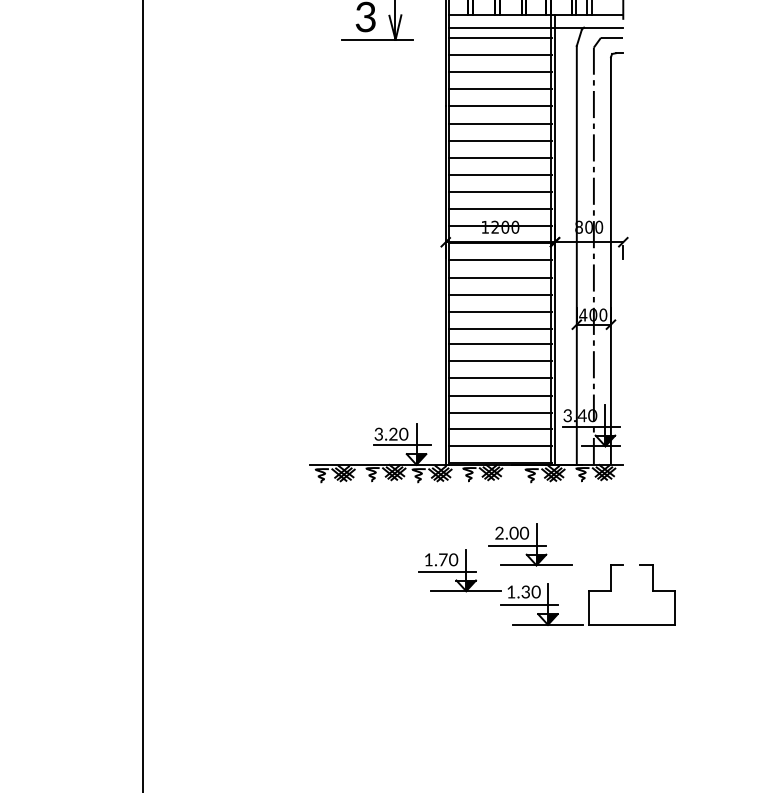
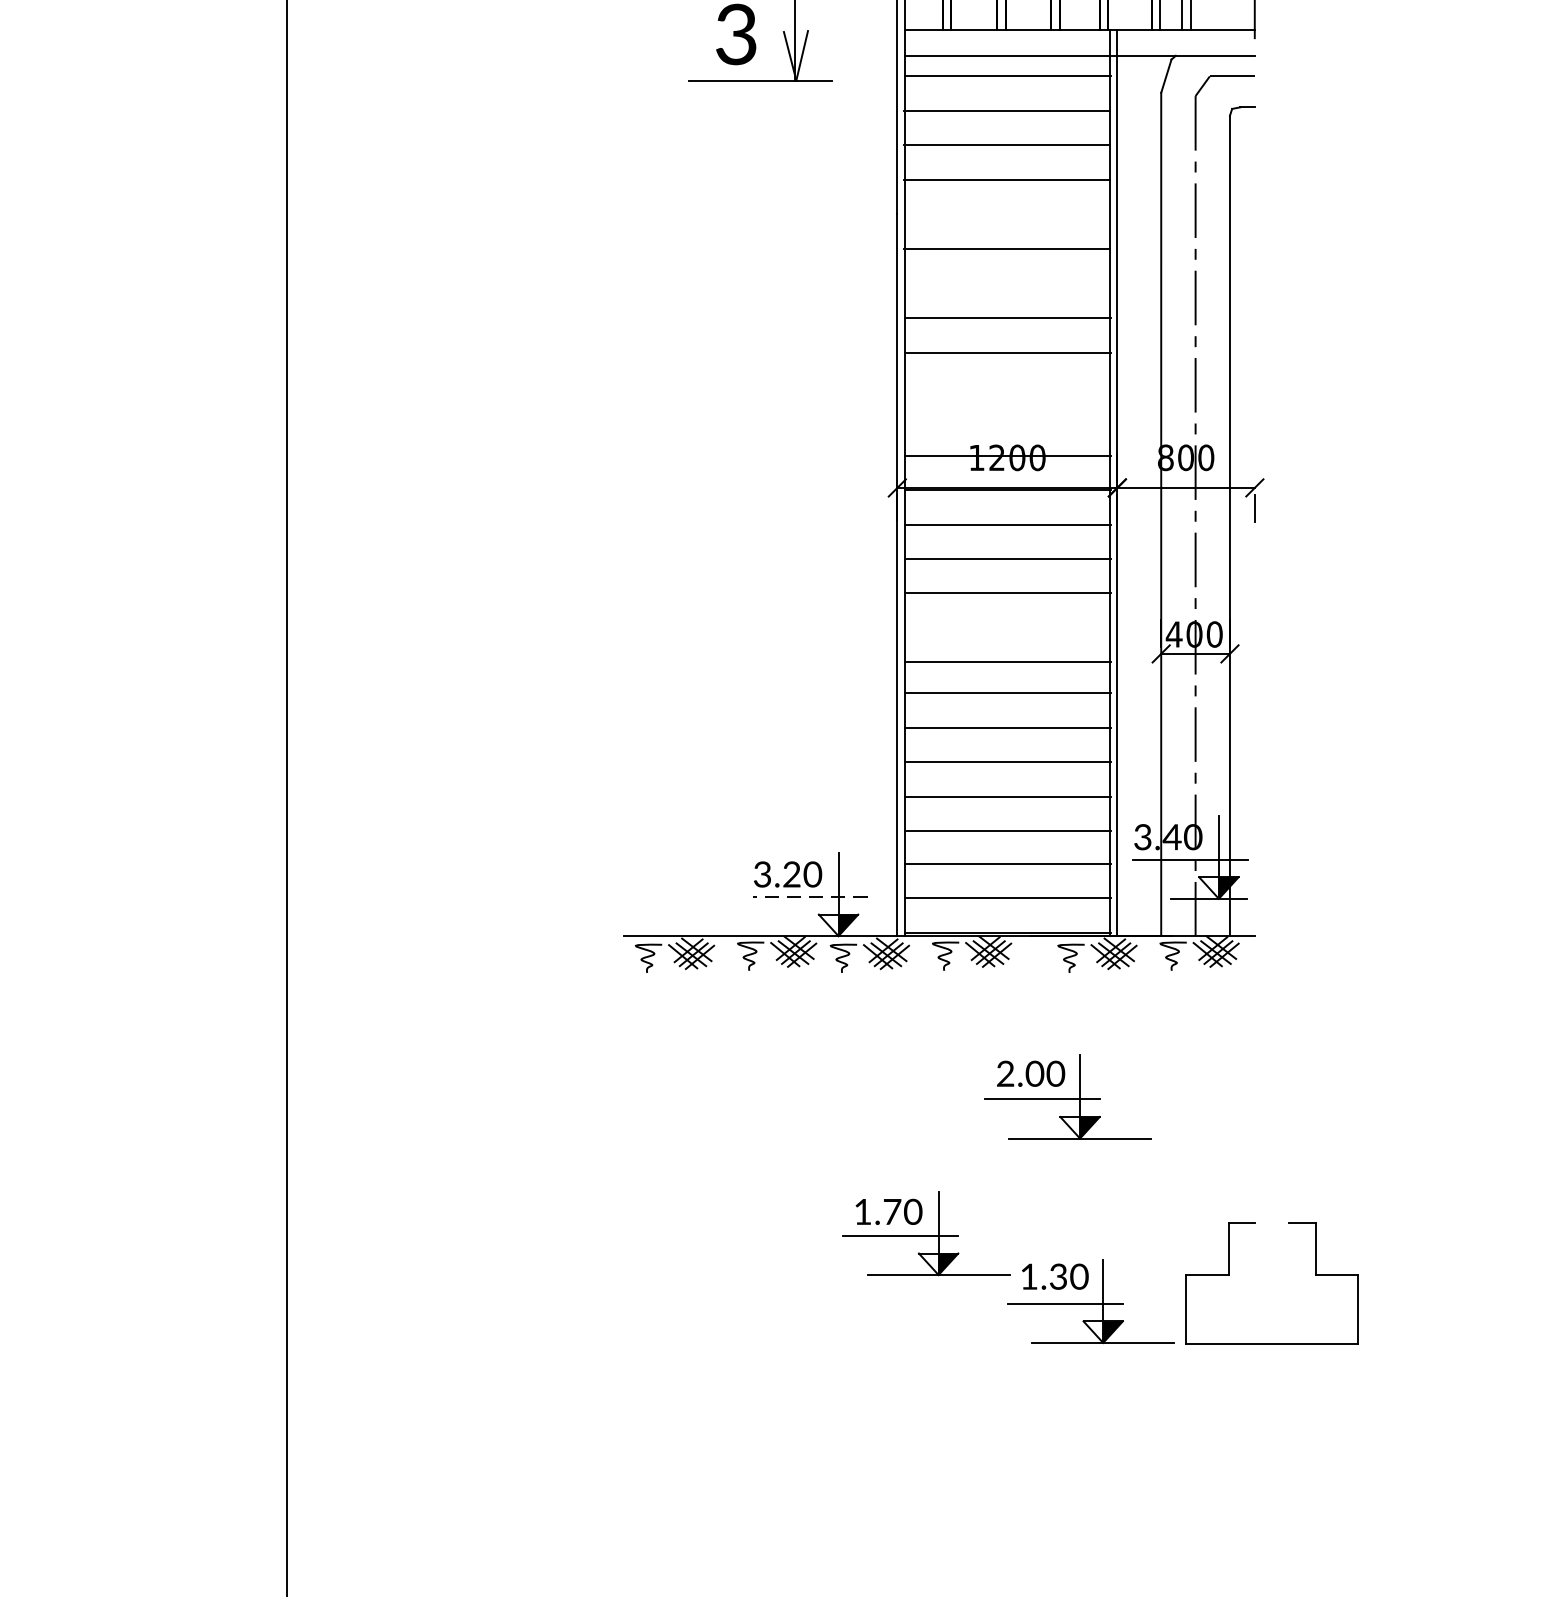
line: (500, 106) -> (1007, 214), removed
line: (500, 140) -> (1007, 283), removed
line: (500, 192) -> (1007, 387), removed
line: (500, 209) -> (1007, 421), removed
line: (500, 311) -> (1007, 627), removed
line: (402, 445) -> (810, 897), solid -> dashed
part: (546, 587) -> (1100, 1267), moved

